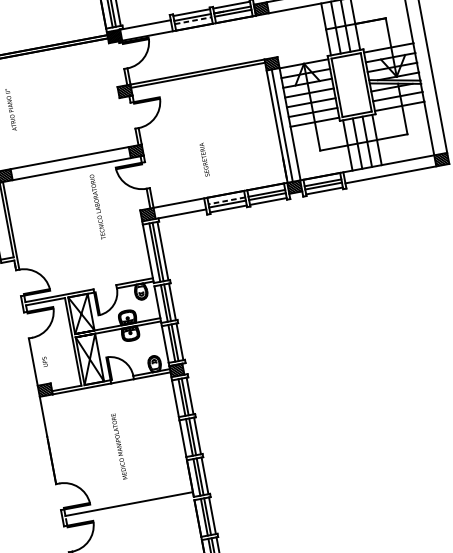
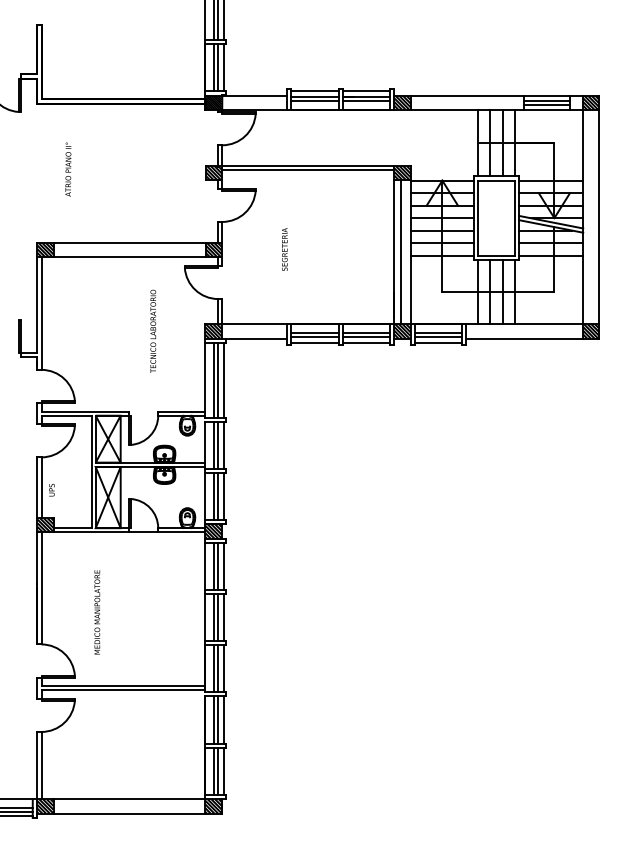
line: (192, 20) -> (314, 101), dashed -> solid
text: (204, 159) -> (284, 249), moved
line: (226, 200) -> (314, 332), dashed -> solid
text: (97, 206) -> (153, 330), moved
line: (36, 361) -> (41, 487), added
line: (51, 439) -> (41, 588), added
text: (119, 446) -> (97, 612), moved
line: (129, 507) -> (123, 690), added

